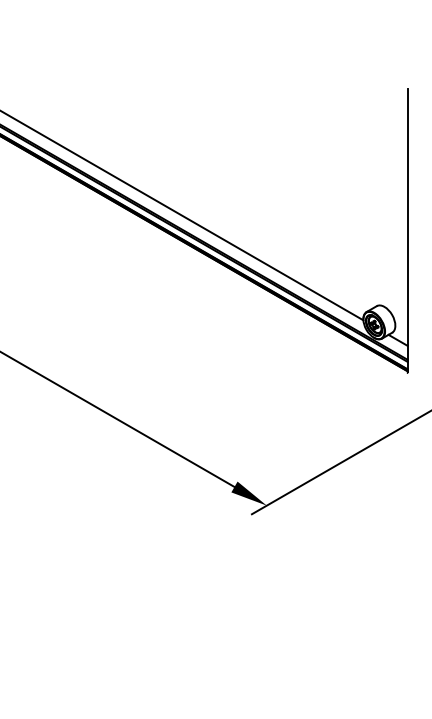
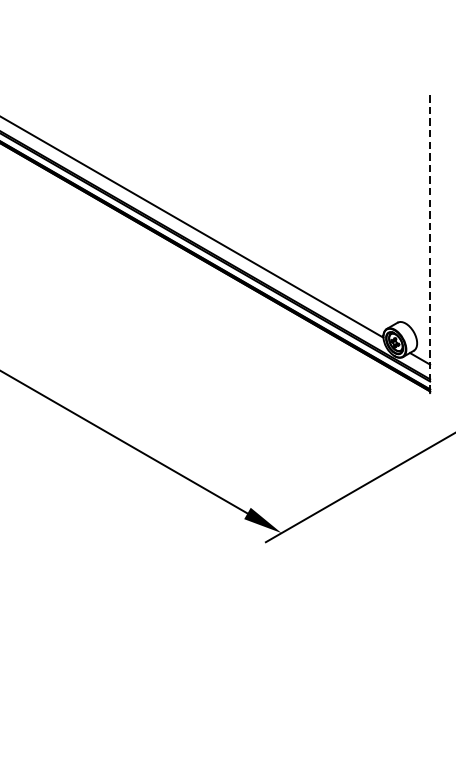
line: (407, 230) -> (429, 242), solid -> dashed

